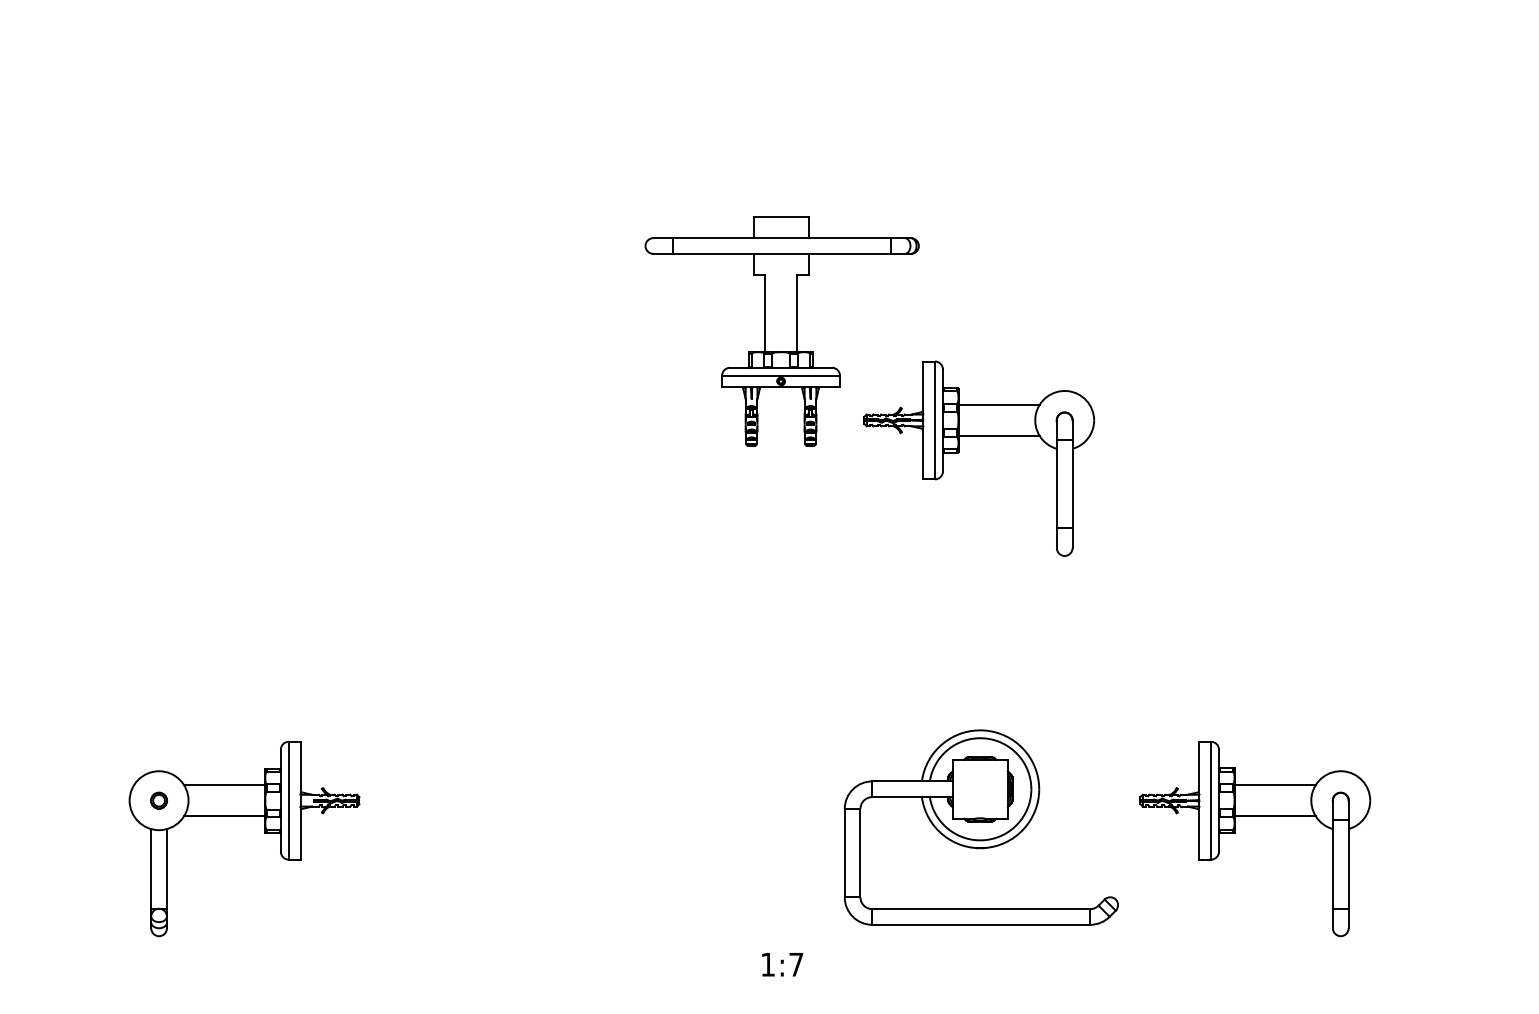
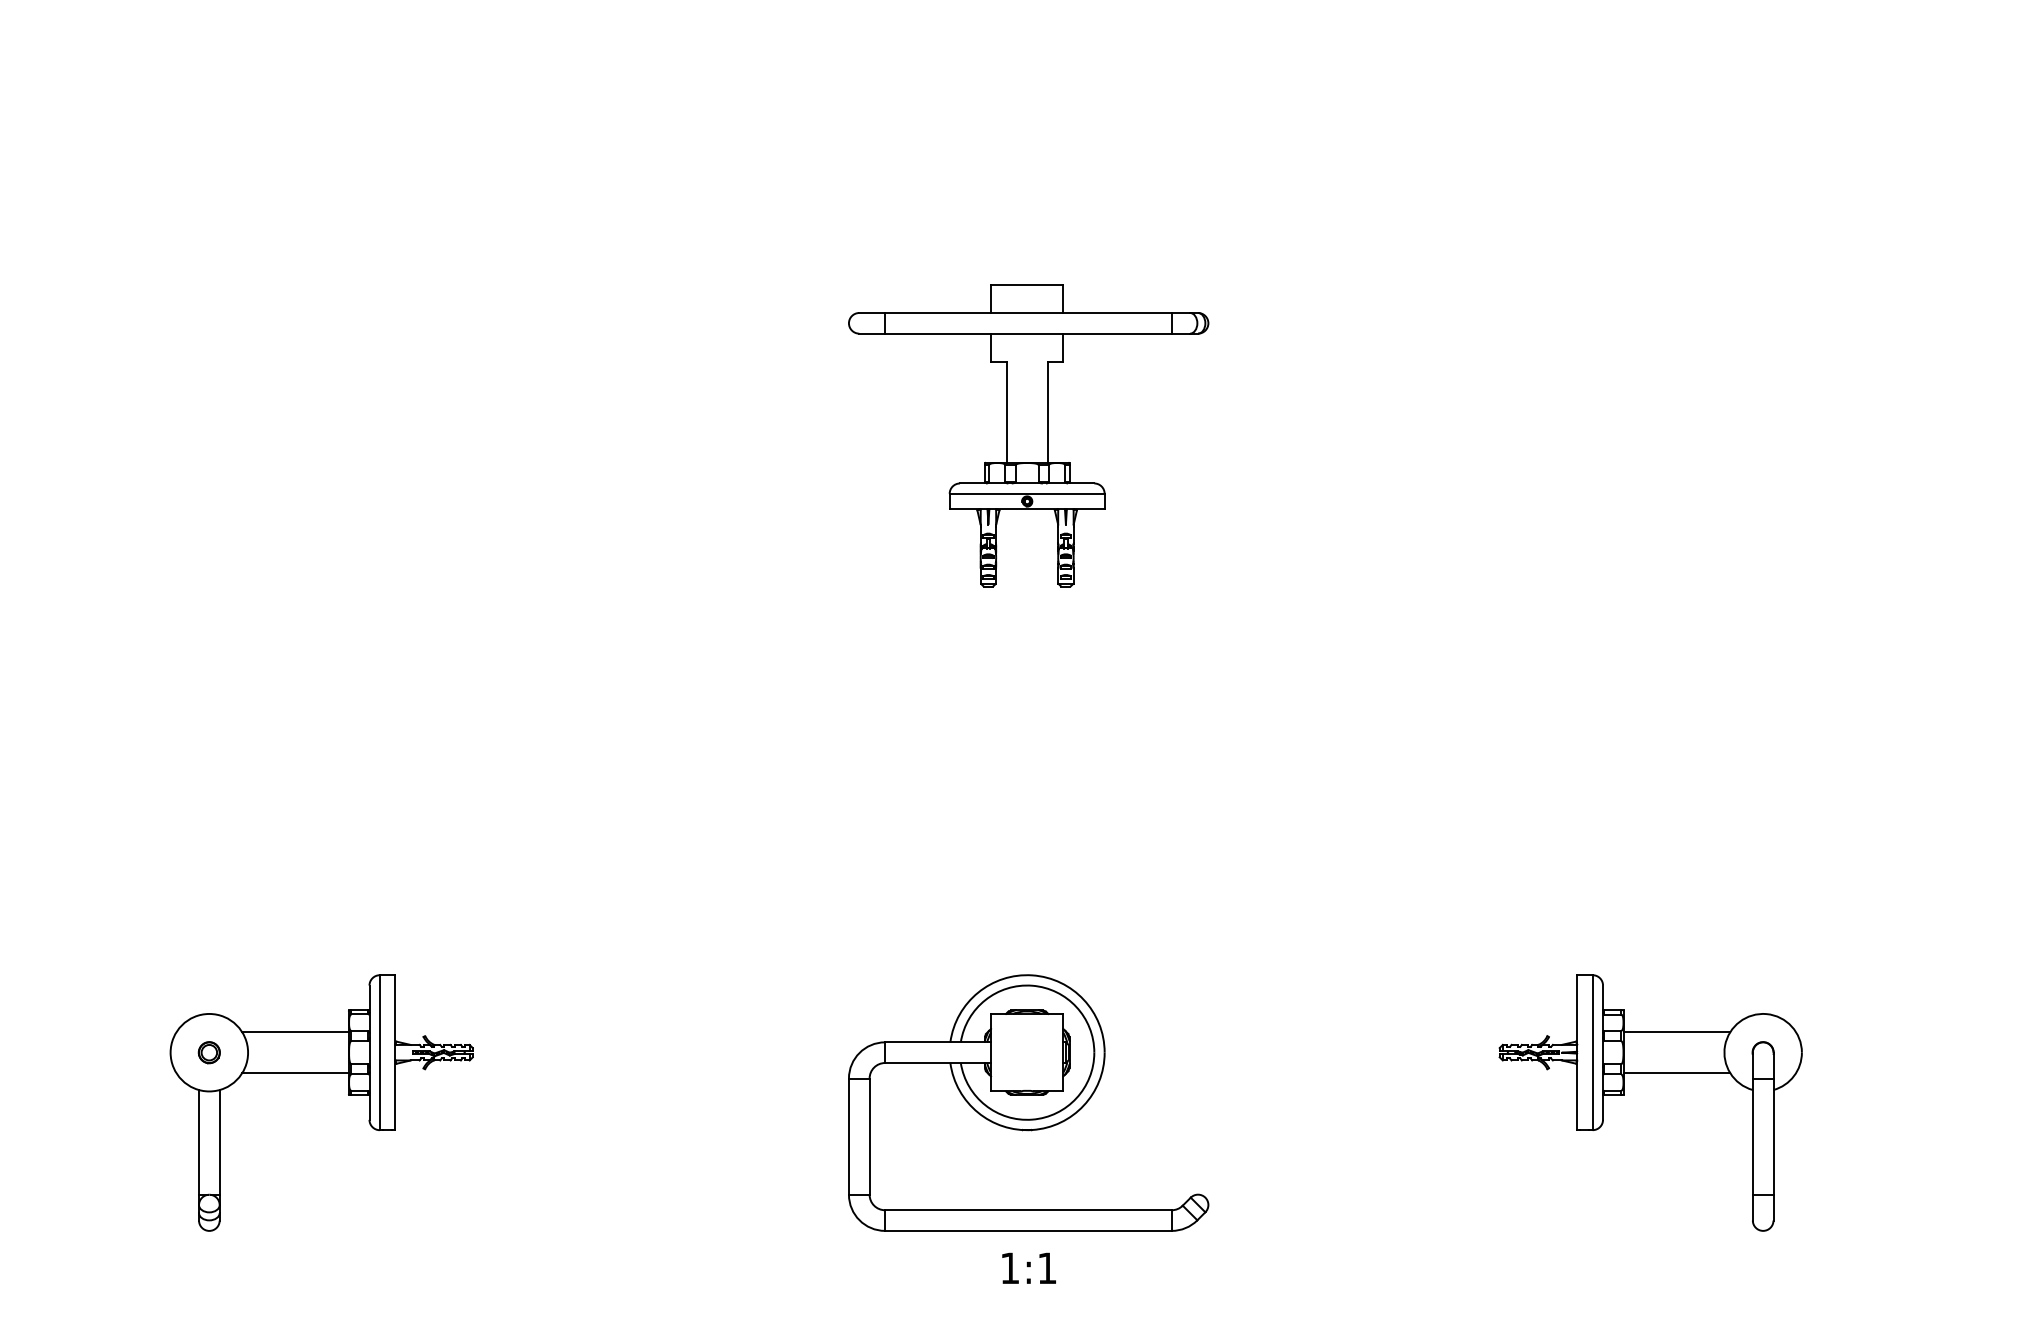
part: (959, 453) -> (1261, 595), removed
part: (981, 827) -> (1028, 1102), moved
text: (796, 964) -> (1047, 1267), 1:7 -> 1:1

